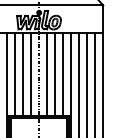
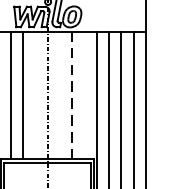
line: (31, 73) -> (36, 94), removed
line: (47, 73) -> (60, 94), removed
line: (63, 73) -> (85, 94), removed
line: (55, 74) -> (73, 96), solid -> dashed

